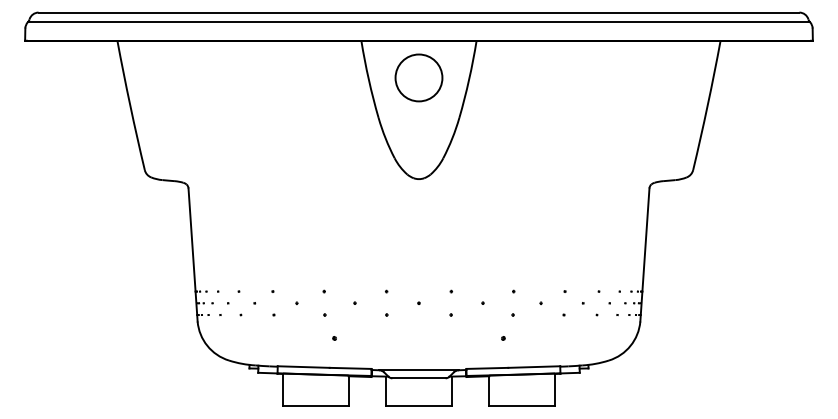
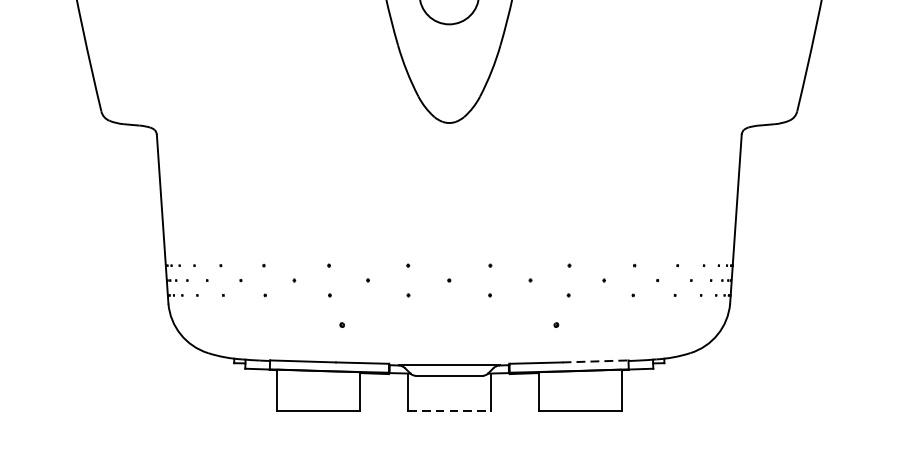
line: (534, 367) -> (595, 361), solid -> dashed
line: (419, 406) -> (449, 411), solid -> dashed

